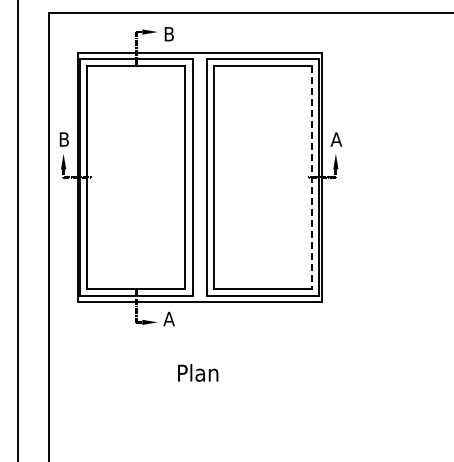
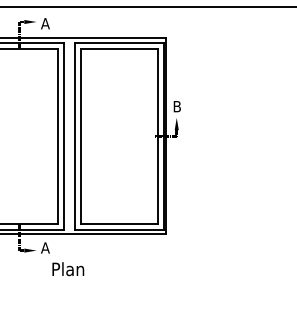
text: (168, 34) -> (44, 23), B -> A
text: (336, 139) -> (177, 106), A -> B
line: (312, 177) -> (158, 136), dashed -> solid
text: (198, 372) -> (68, 268), moved

